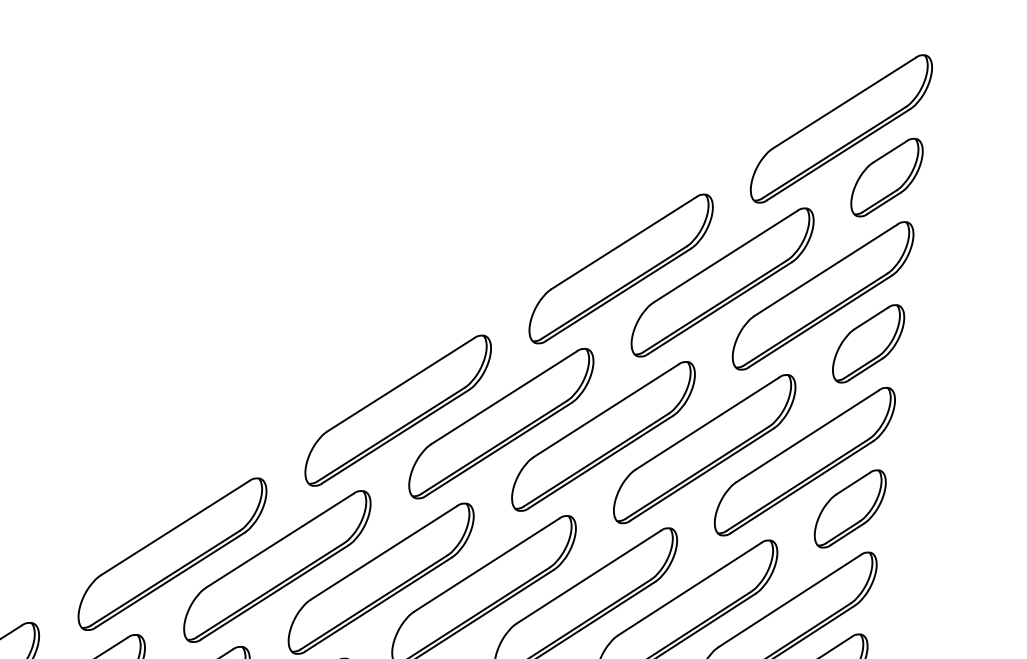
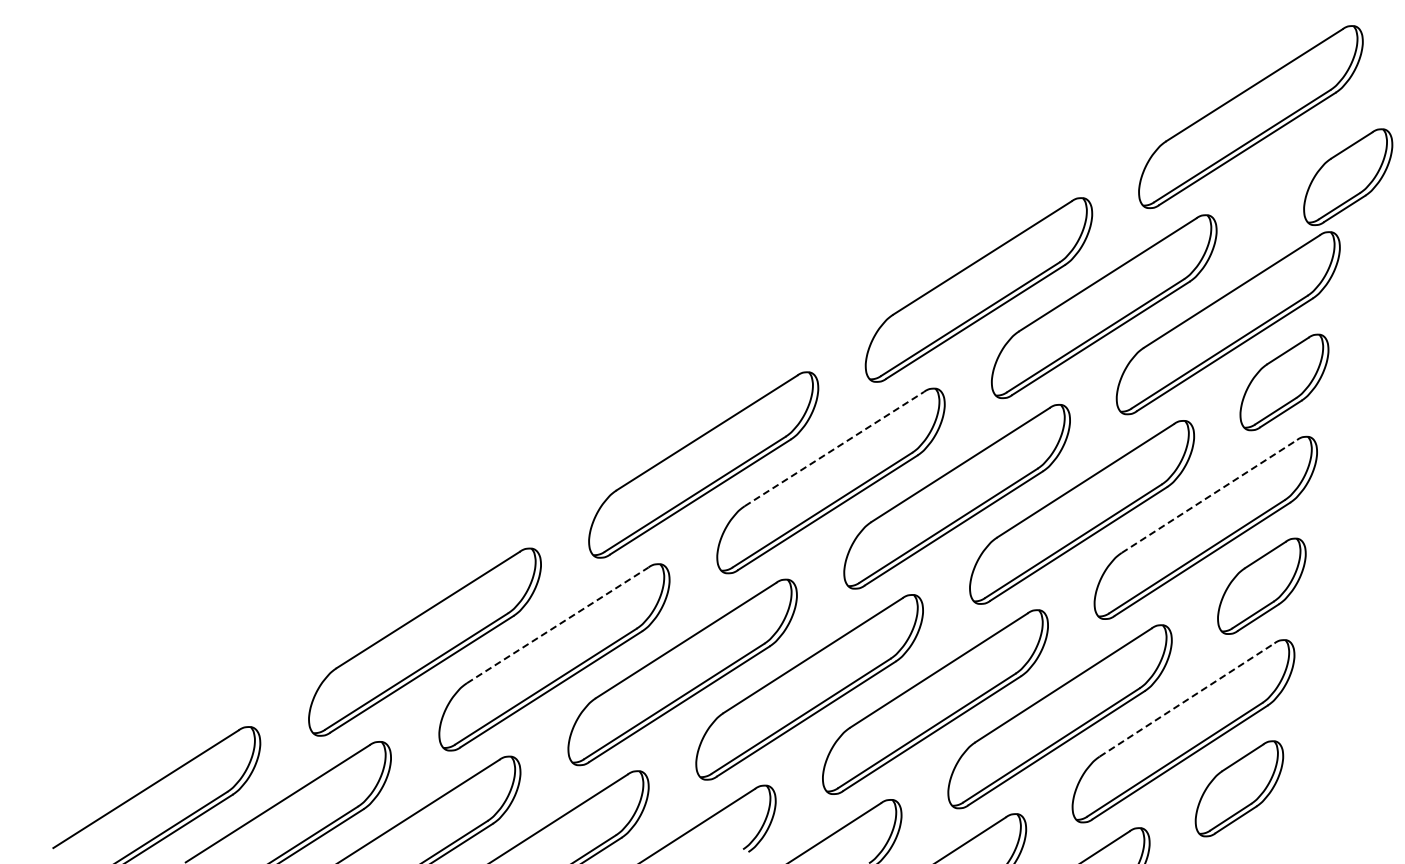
part: (887, 177) -> (1348, 176), moved
line: (504, 397) -> (834, 448), solid -> dashed
line: (807, 436) -> (1209, 496), solid -> dashed
line: (279, 540) -> (557, 625), solid -> dashed
line: (790, 600) -> (1187, 699), solid -> dashed

